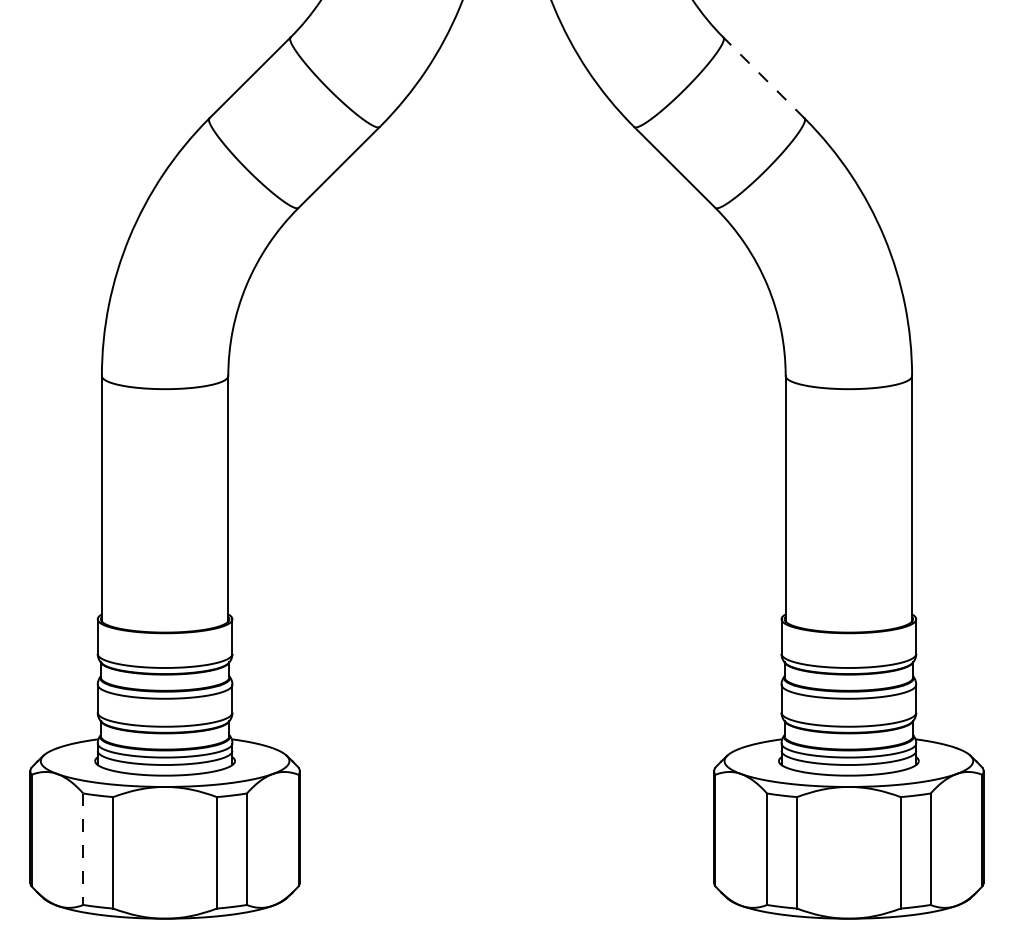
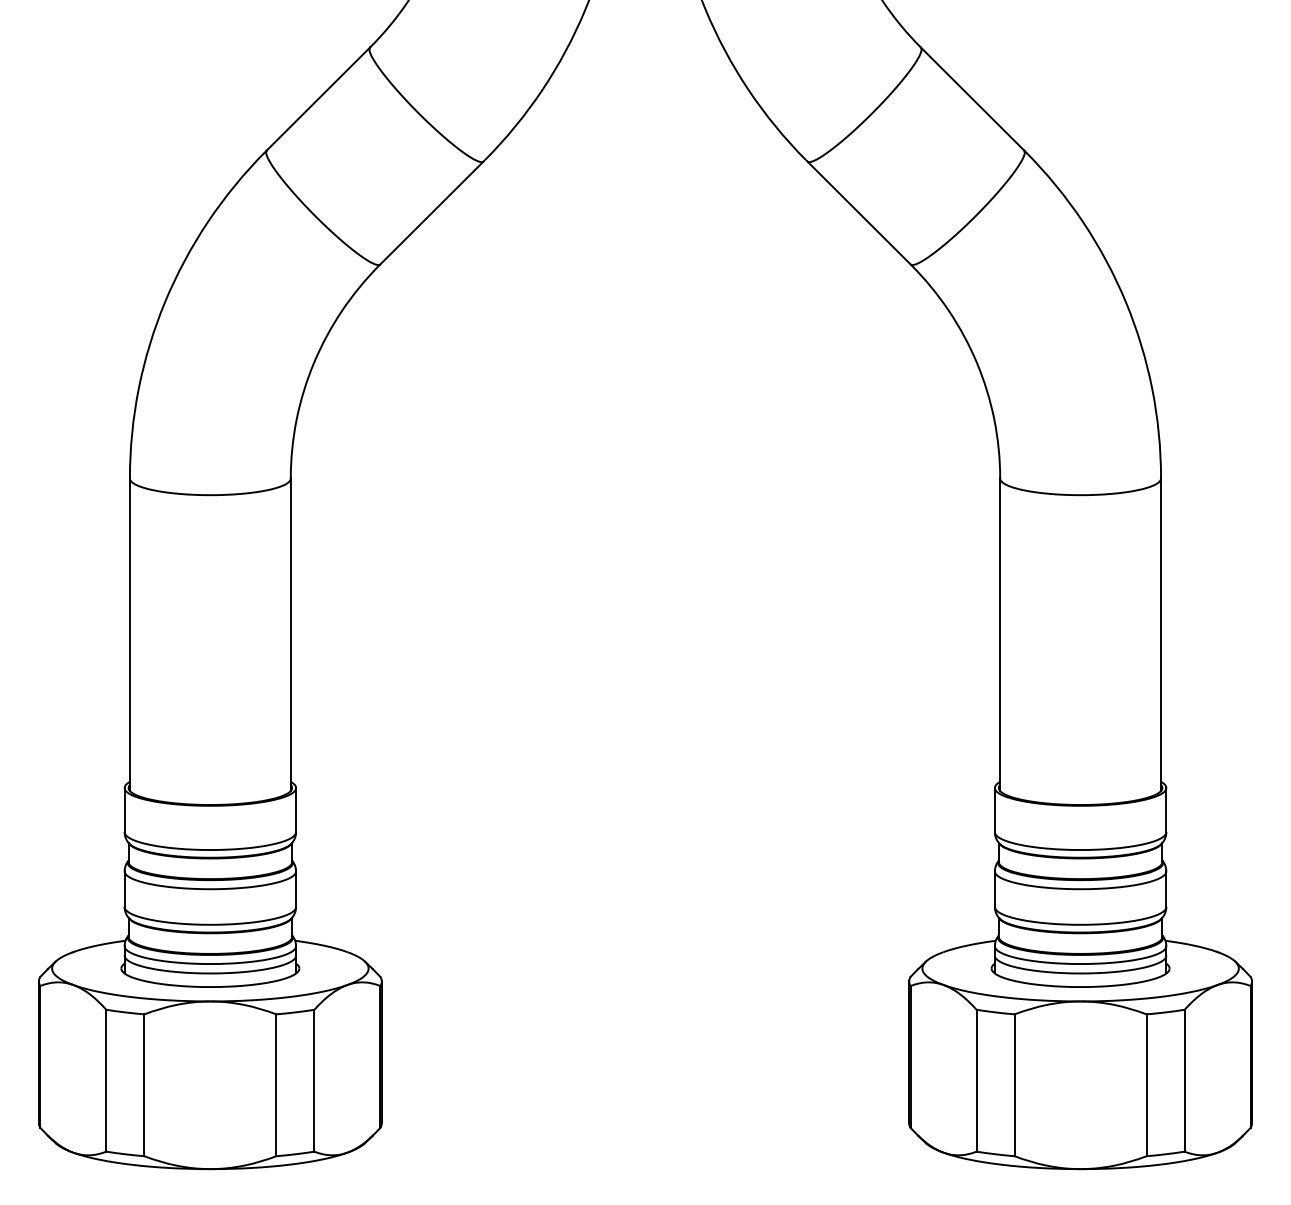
line: (763, 77) -> (971, 98), dashed -> solid
line: (83, 849) -> (106, 1081), dashed -> solid

